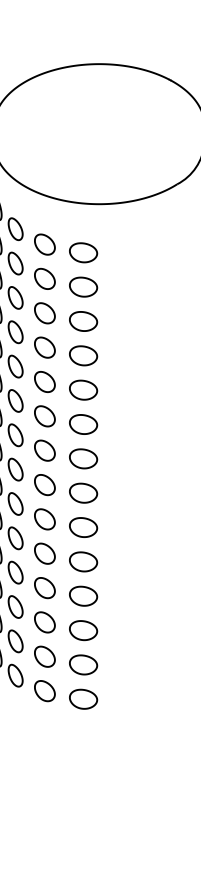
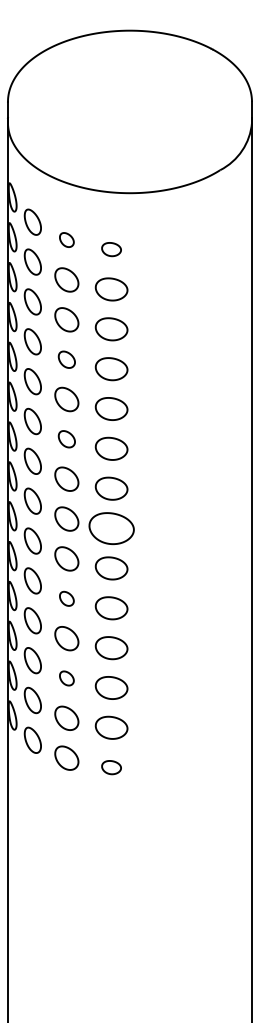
part: (44, 244) -> (66, 239), size x0.6
part: (83, 252) -> (111, 249), size x0.6
part: (44, 347) -> (66, 359), size x0.7
part: (44, 415) -> (66, 438), size x0.7
part: (83, 493) -> (111, 528), size x1.4
part: (44, 553) -> (66, 598), size x0.6
part: (44, 622) -> (66, 678), size x0.6
part: (83, 699) -> (111, 767), size x0.6

